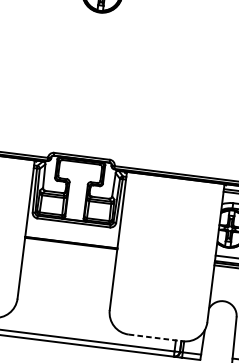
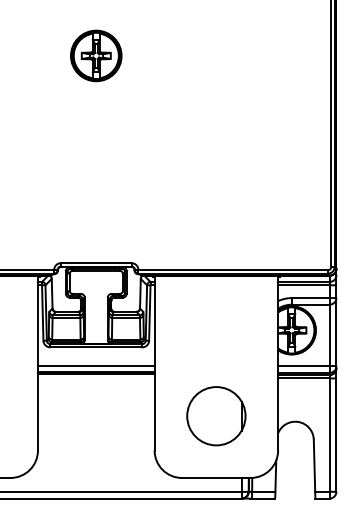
line: (71, 237) -> (95, 365), added
part: (161, 289) -> (216, 416), added
line: (155, 337) -> (216, 477), dashed -> solid

